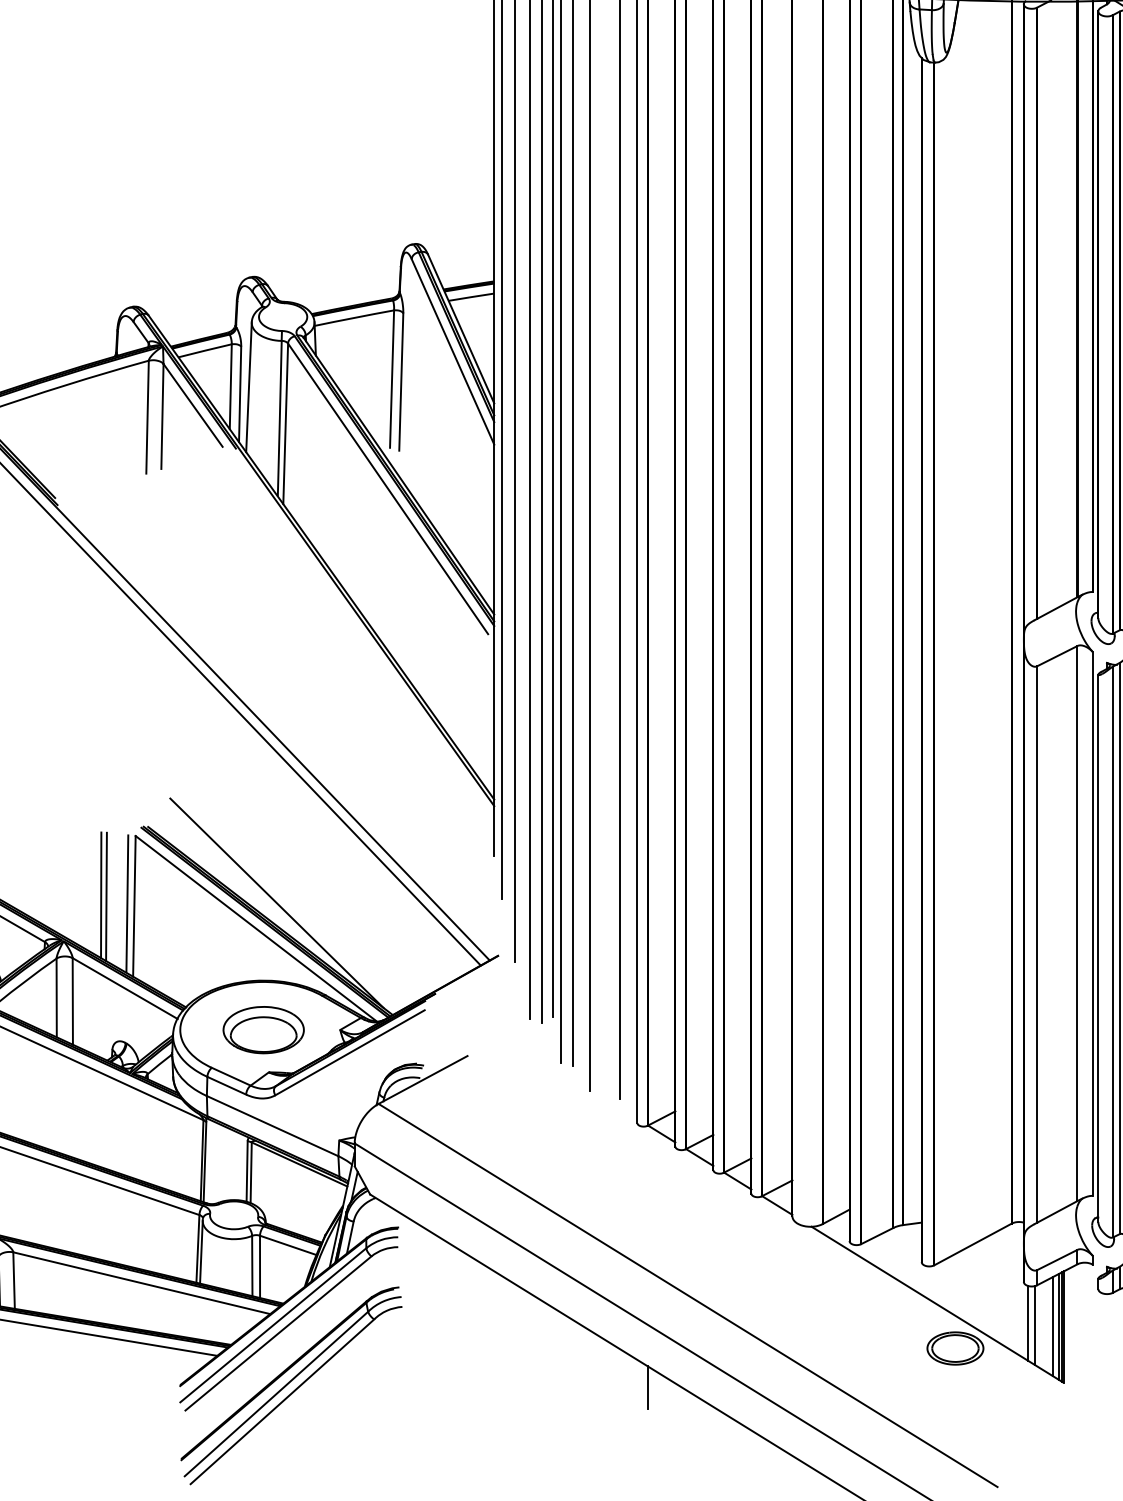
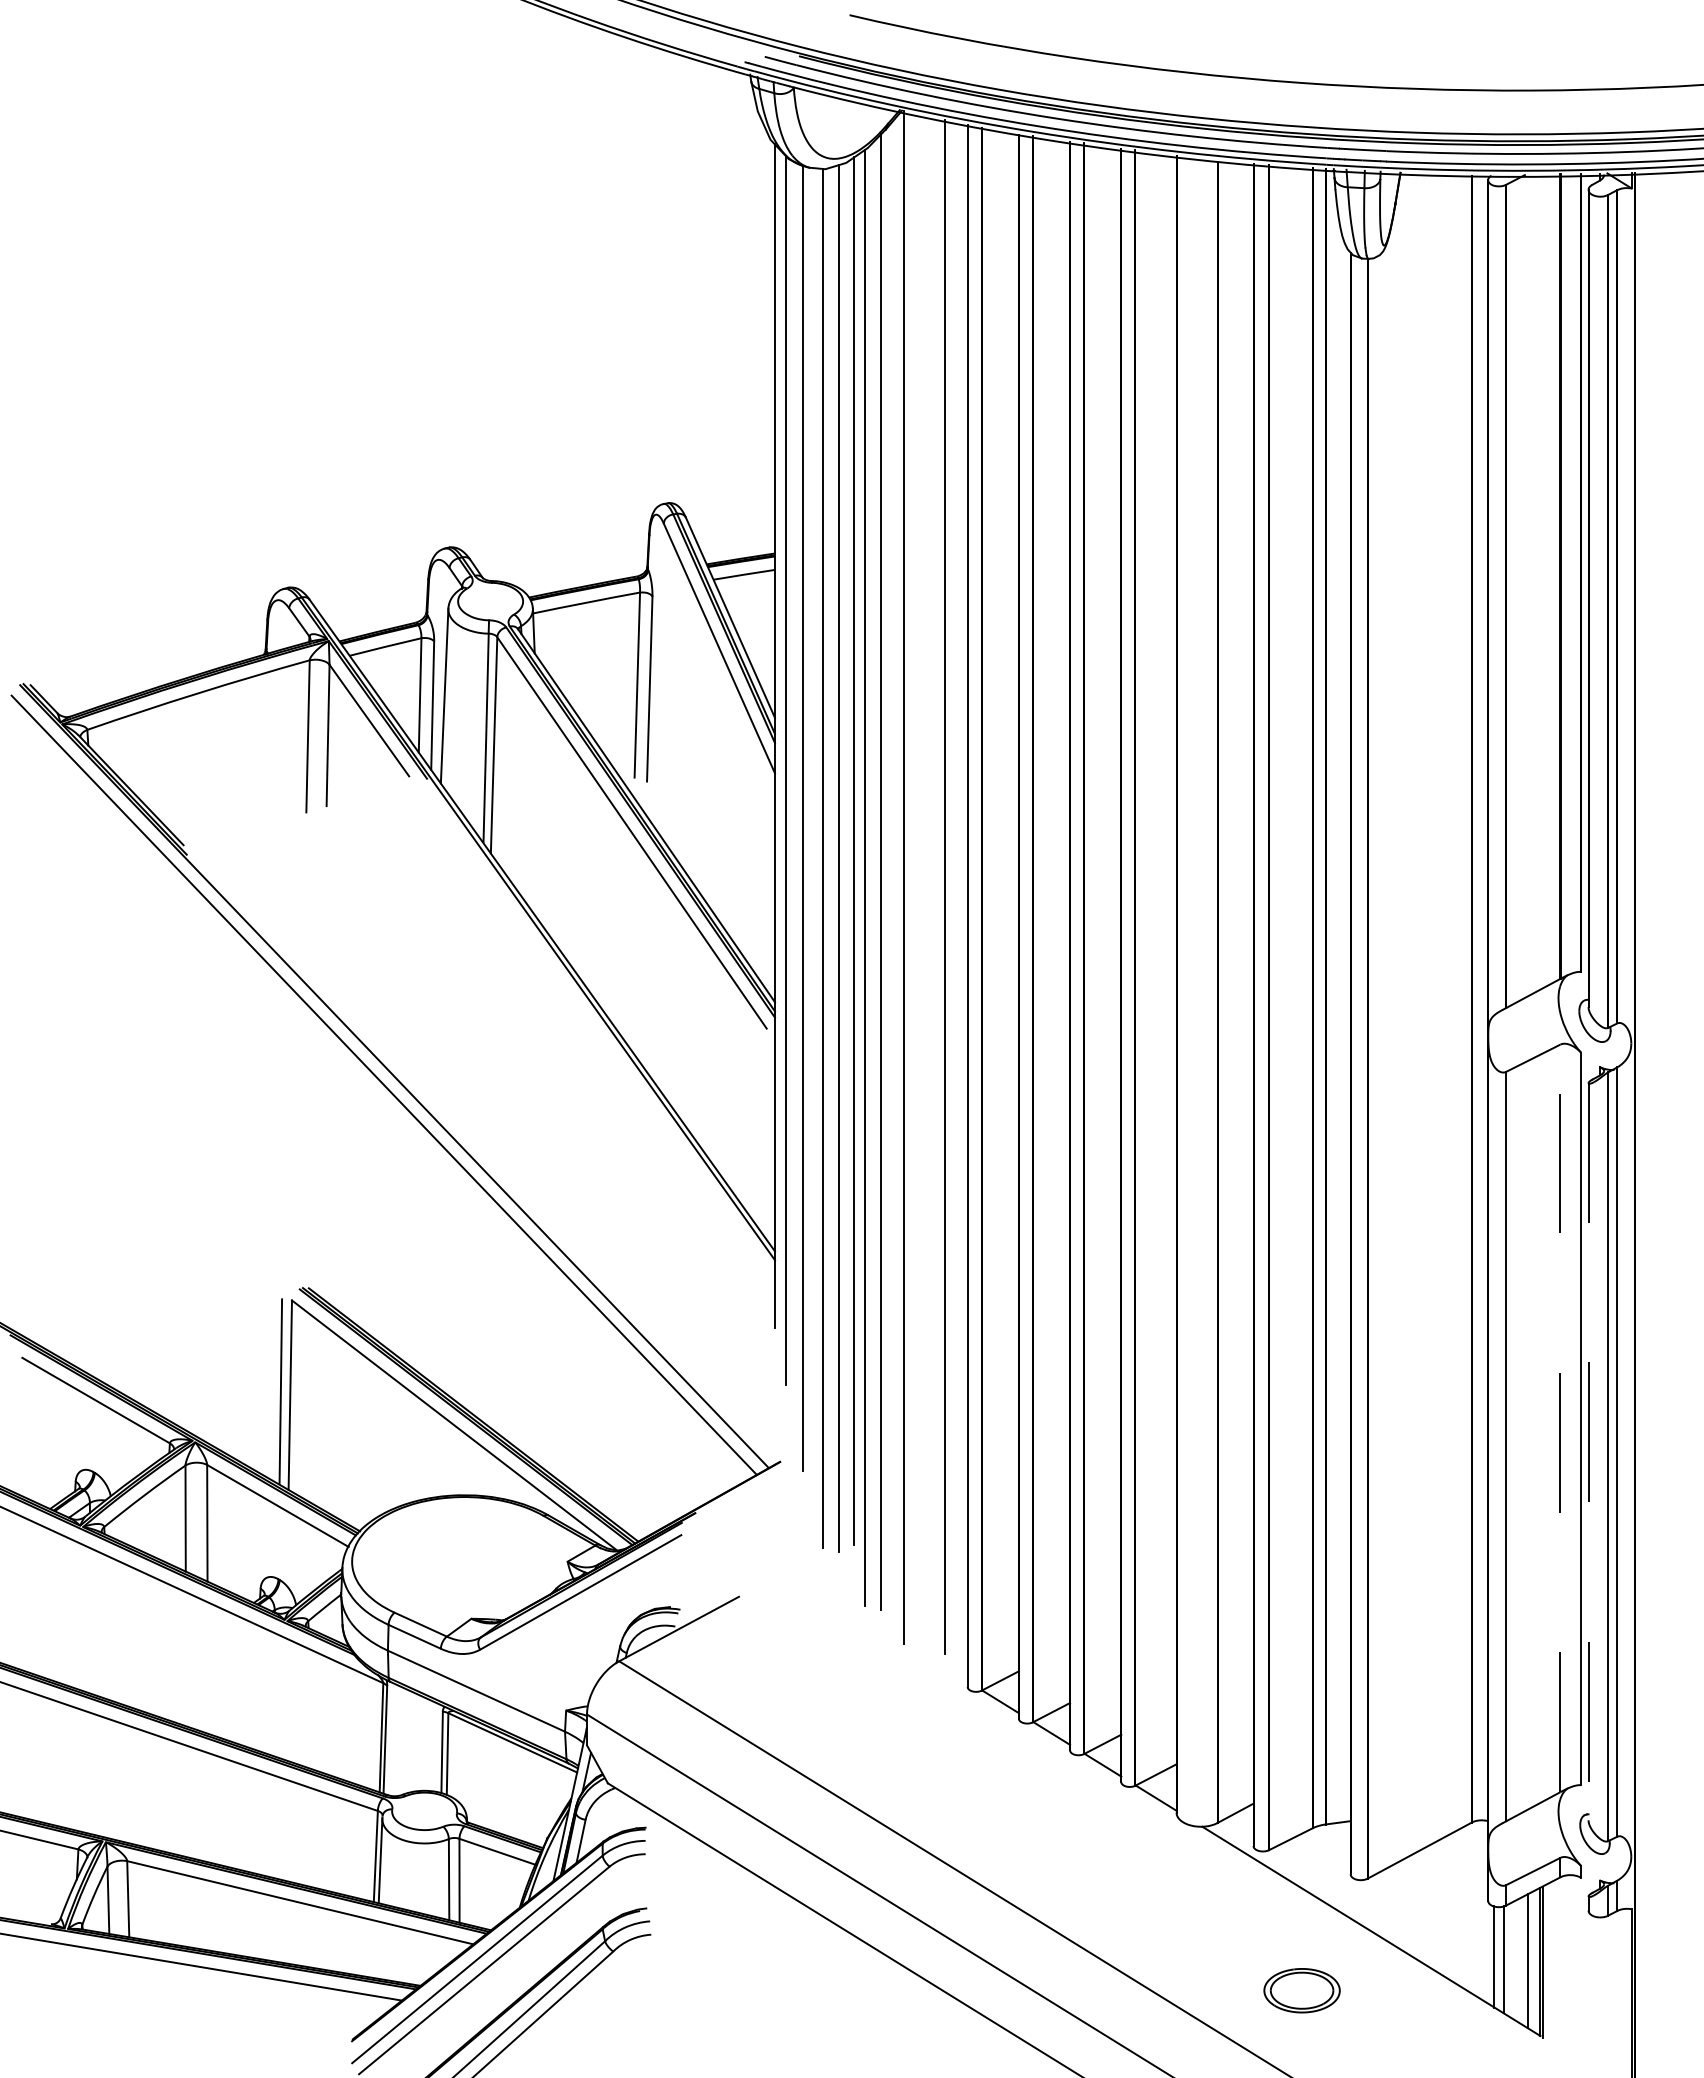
line: (101, 894) -> (245, 1379), removed
line: (106, 896) -> (252, 1382), removed
line: (276, 903) -> (481, 1391), removed
line: (1077, 923) -> (1560, 1418), solid -> dashed
line: (1098, 948) -> (1588, 1451), solid -> dashed
part: (263, 1029) -> (464, 1561), removed
line: (1058, 1326) -> (1535, 1961), removed
part: (955, 1348) -> (1301, 1990), moved
line: (647, 1387) -> (981, 2043), removed

